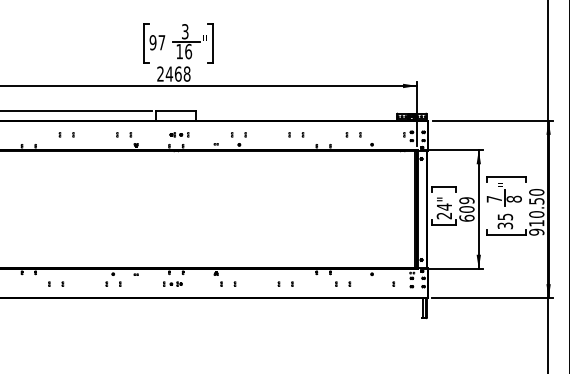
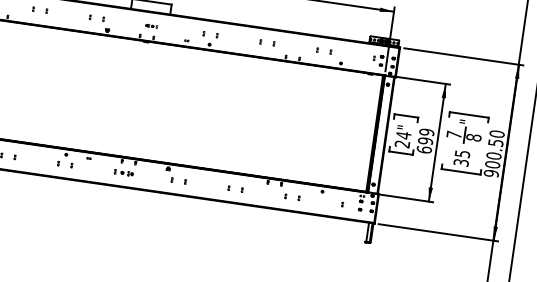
part: (179, 134) -> (151, 25), size x0.6
text: (466, 209) -> (425, 141), 609 -> 699
text: (536, 222) -> (492, 163), 910.50 -> 900.50

